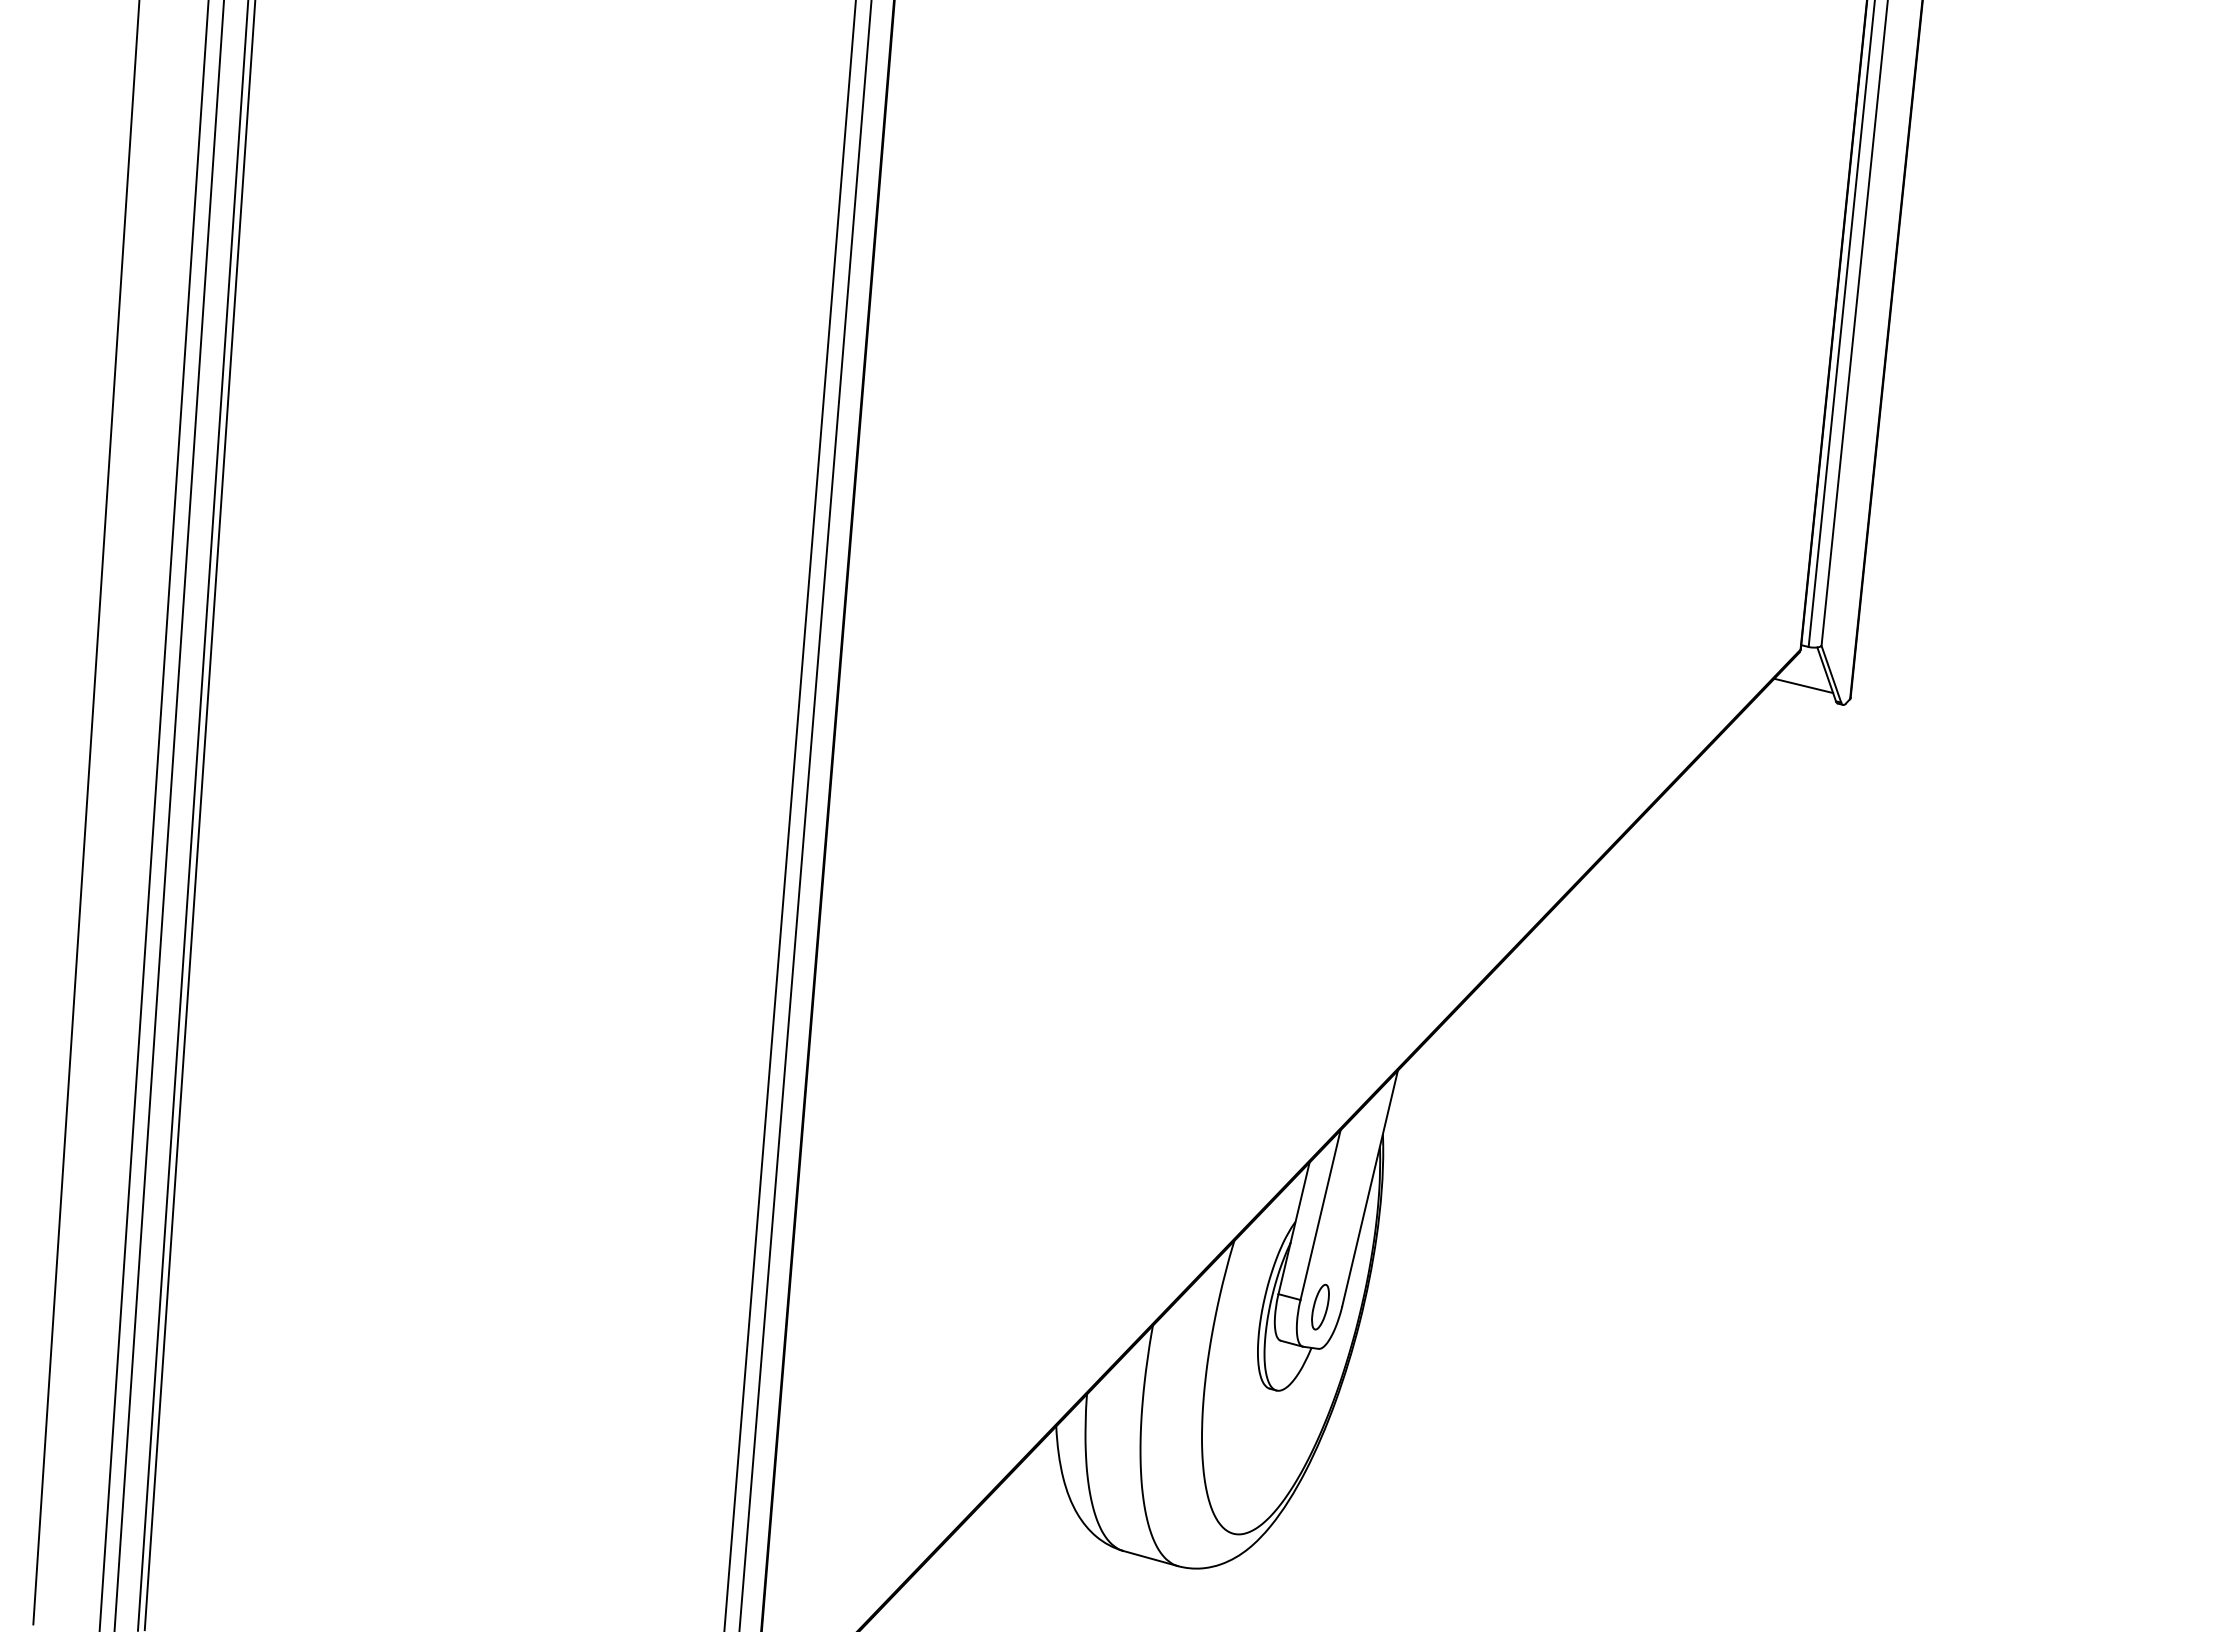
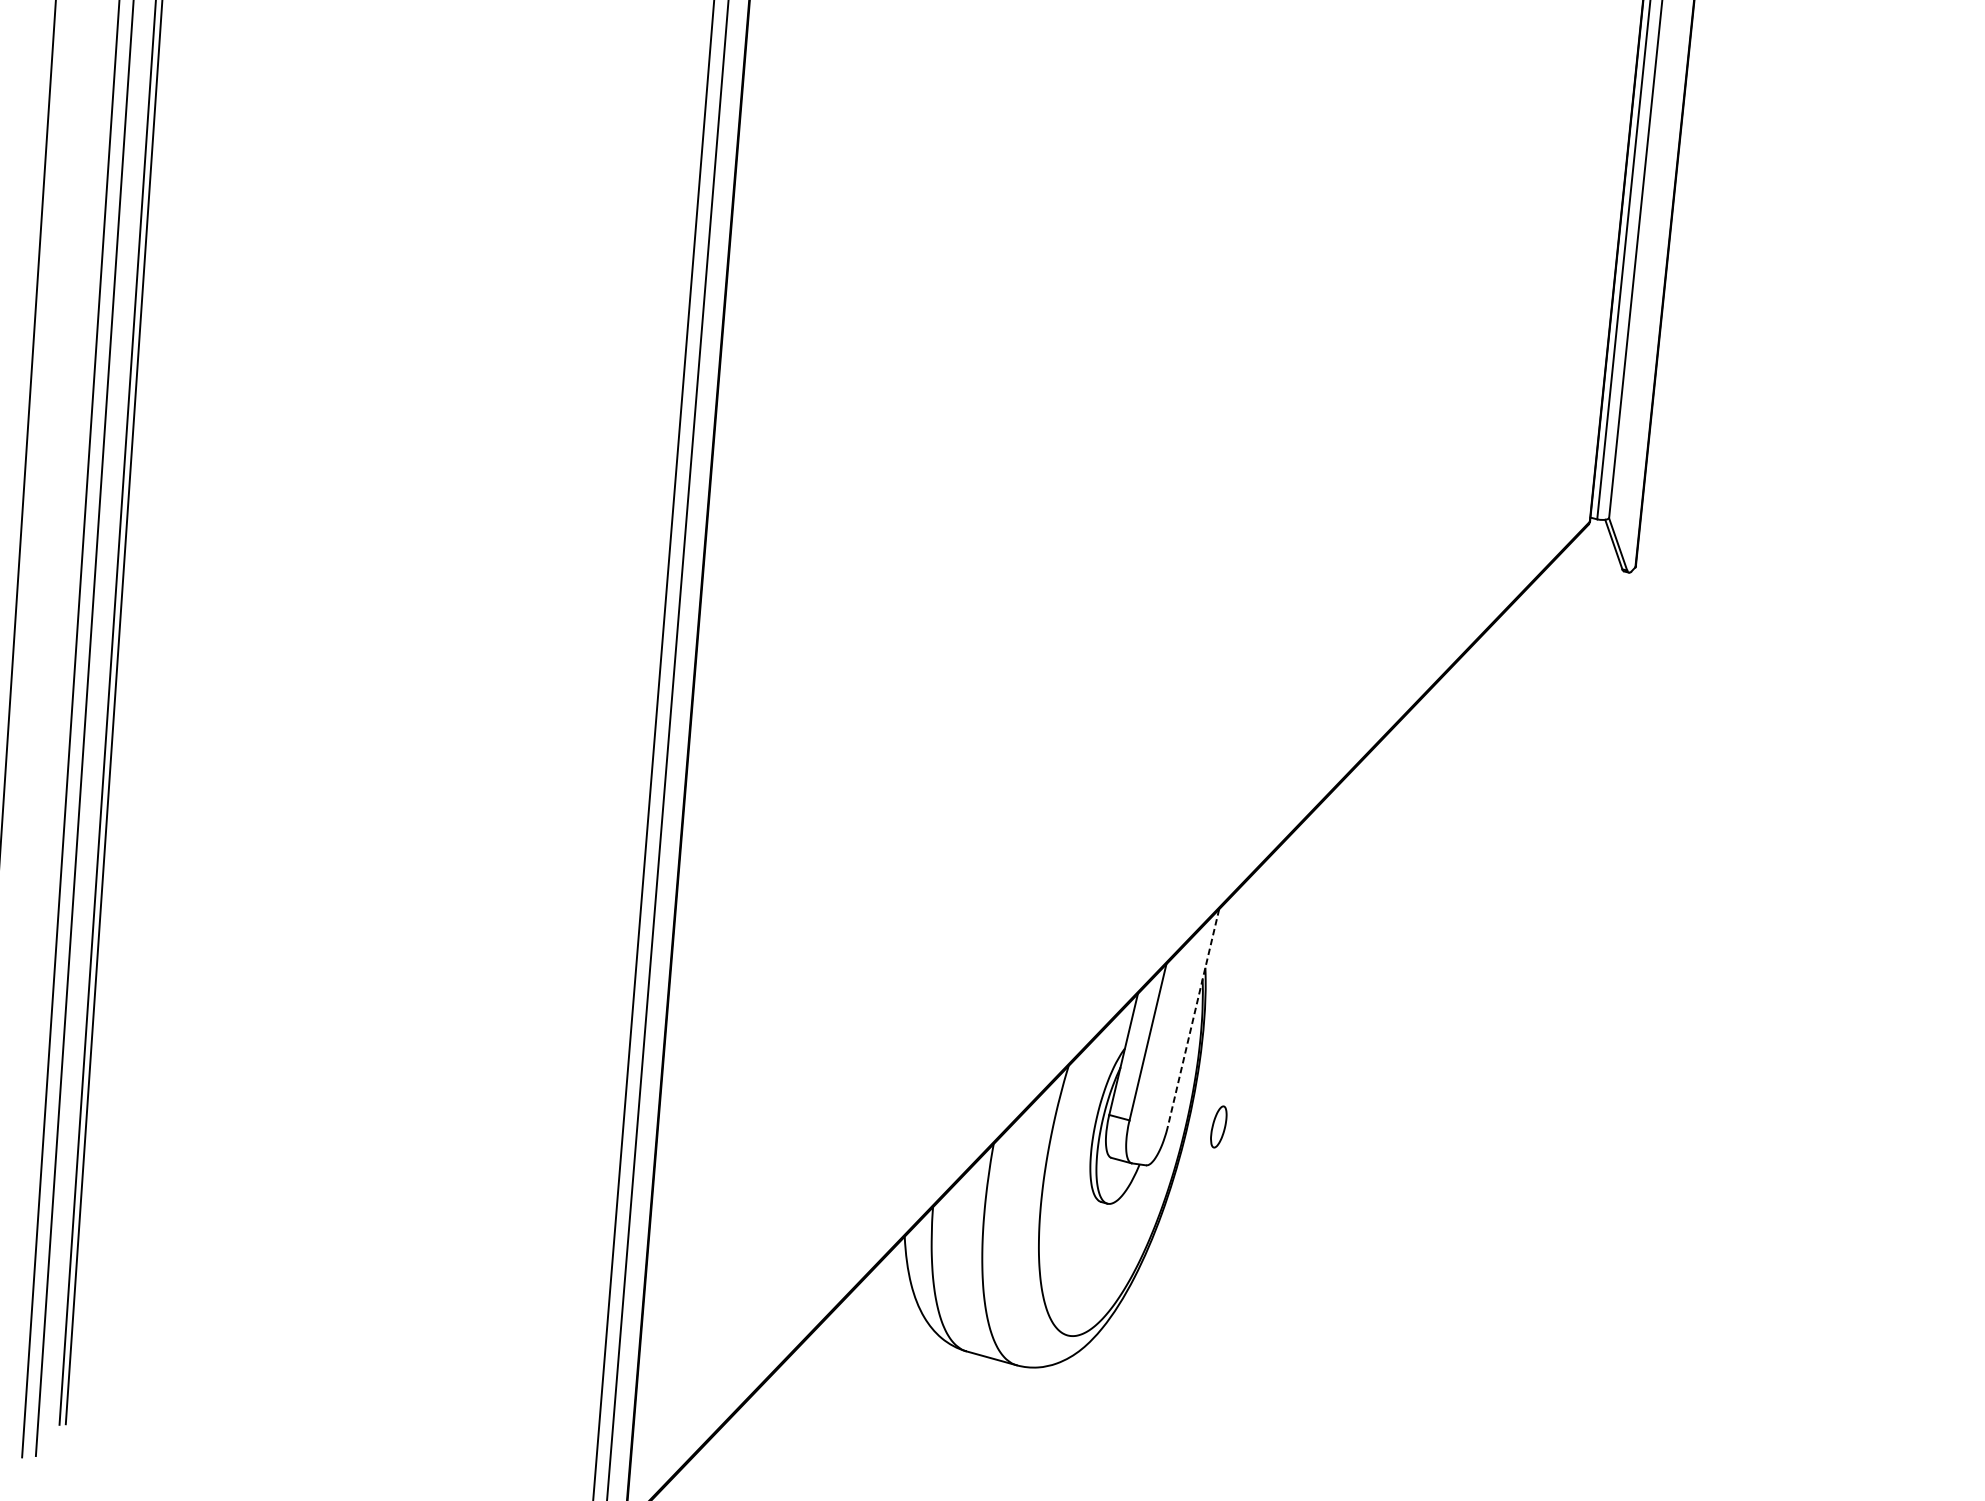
line: (1803, 685) -> (1592, 554), removed
line: (1370, 1188) -> (1193, 1017), solid -> dashed
part: (1320, 1306) -> (1218, 1126), moved

